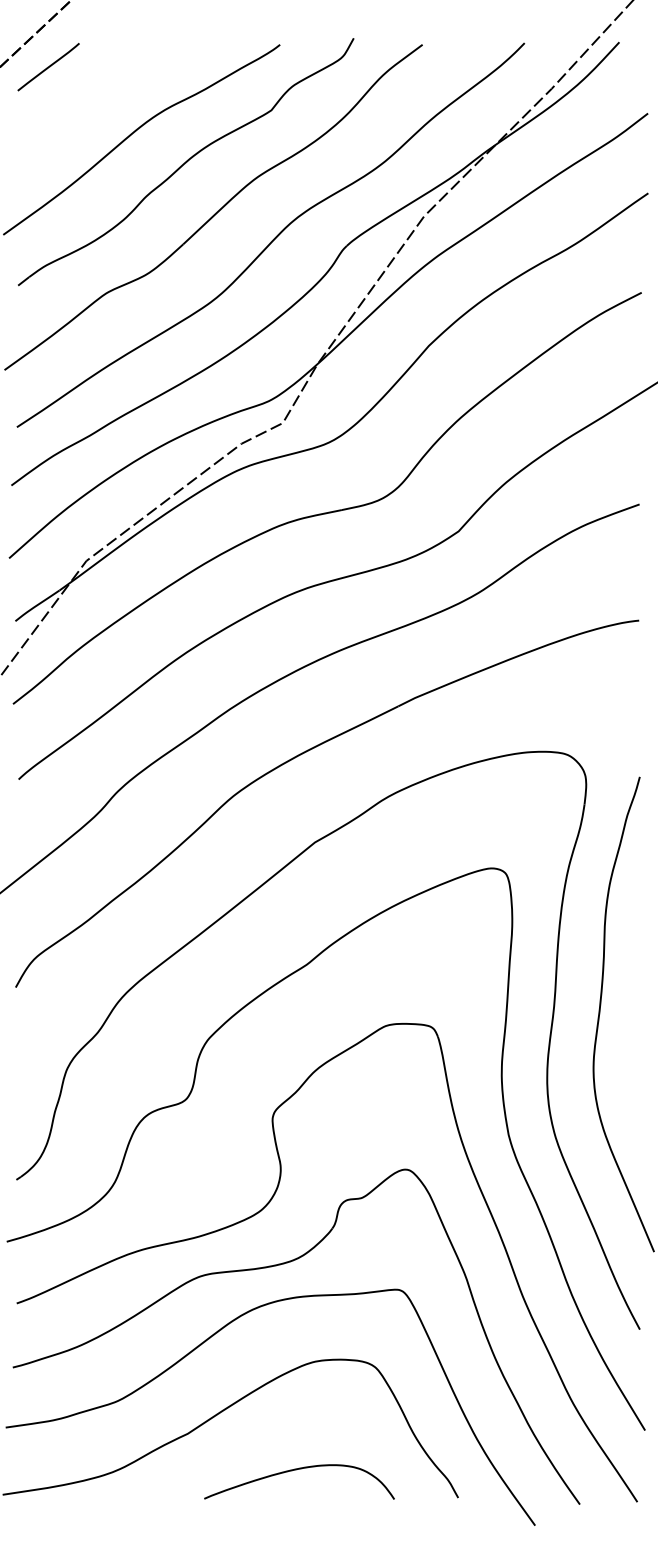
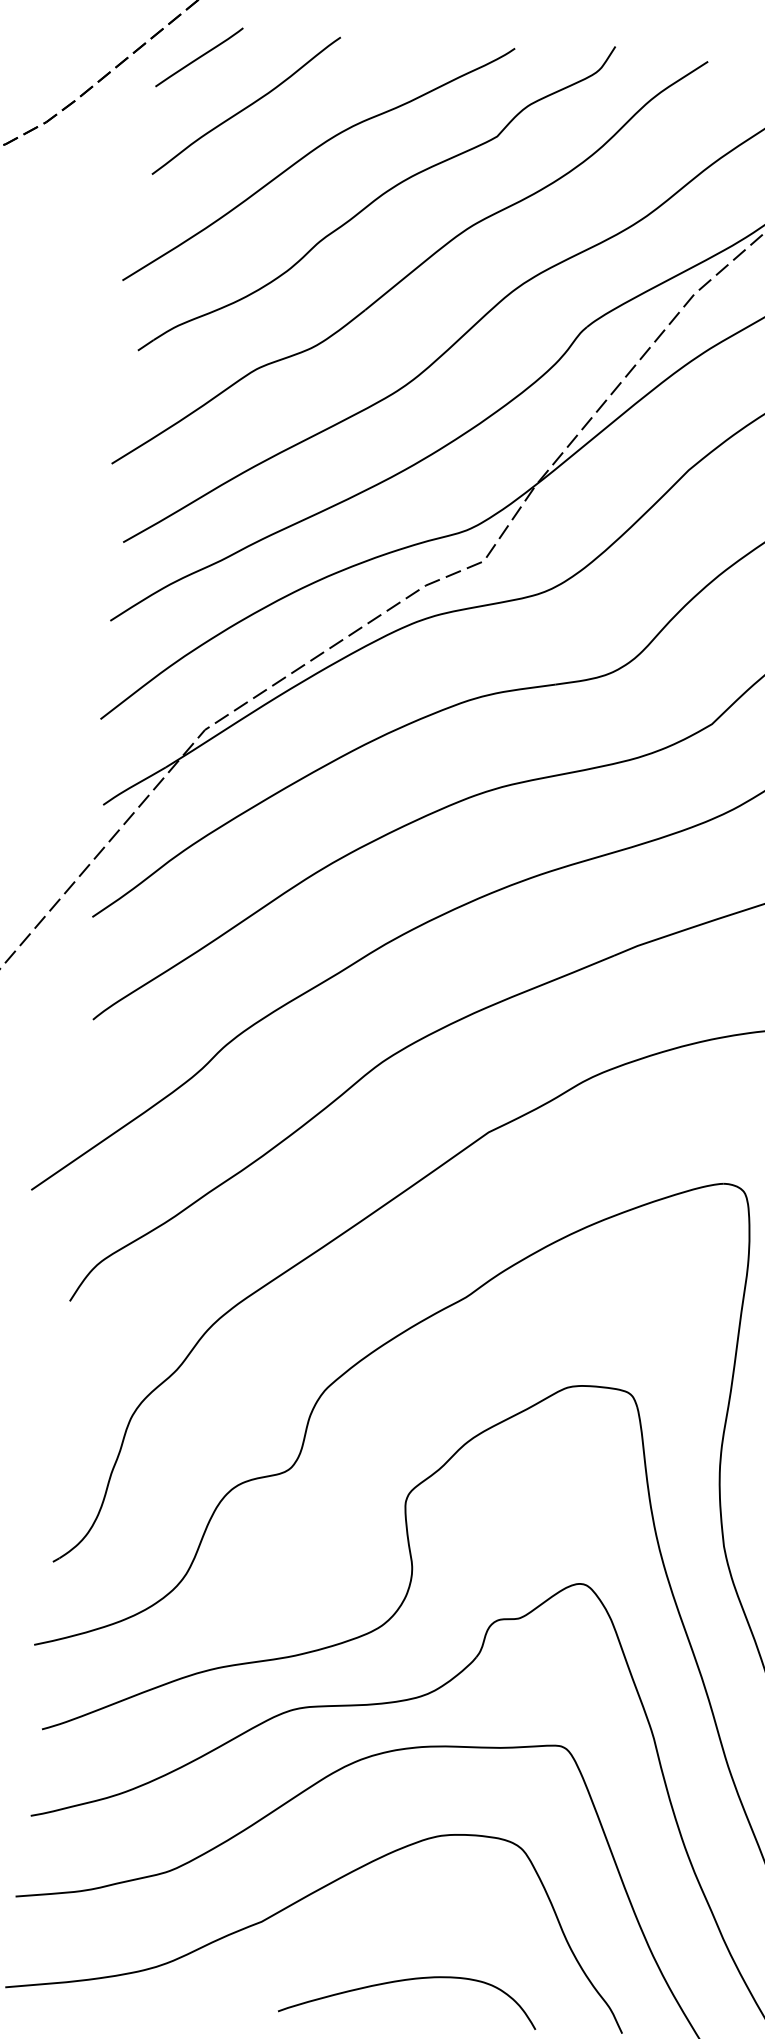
curve: (85, 100) -> (246, 106), added

